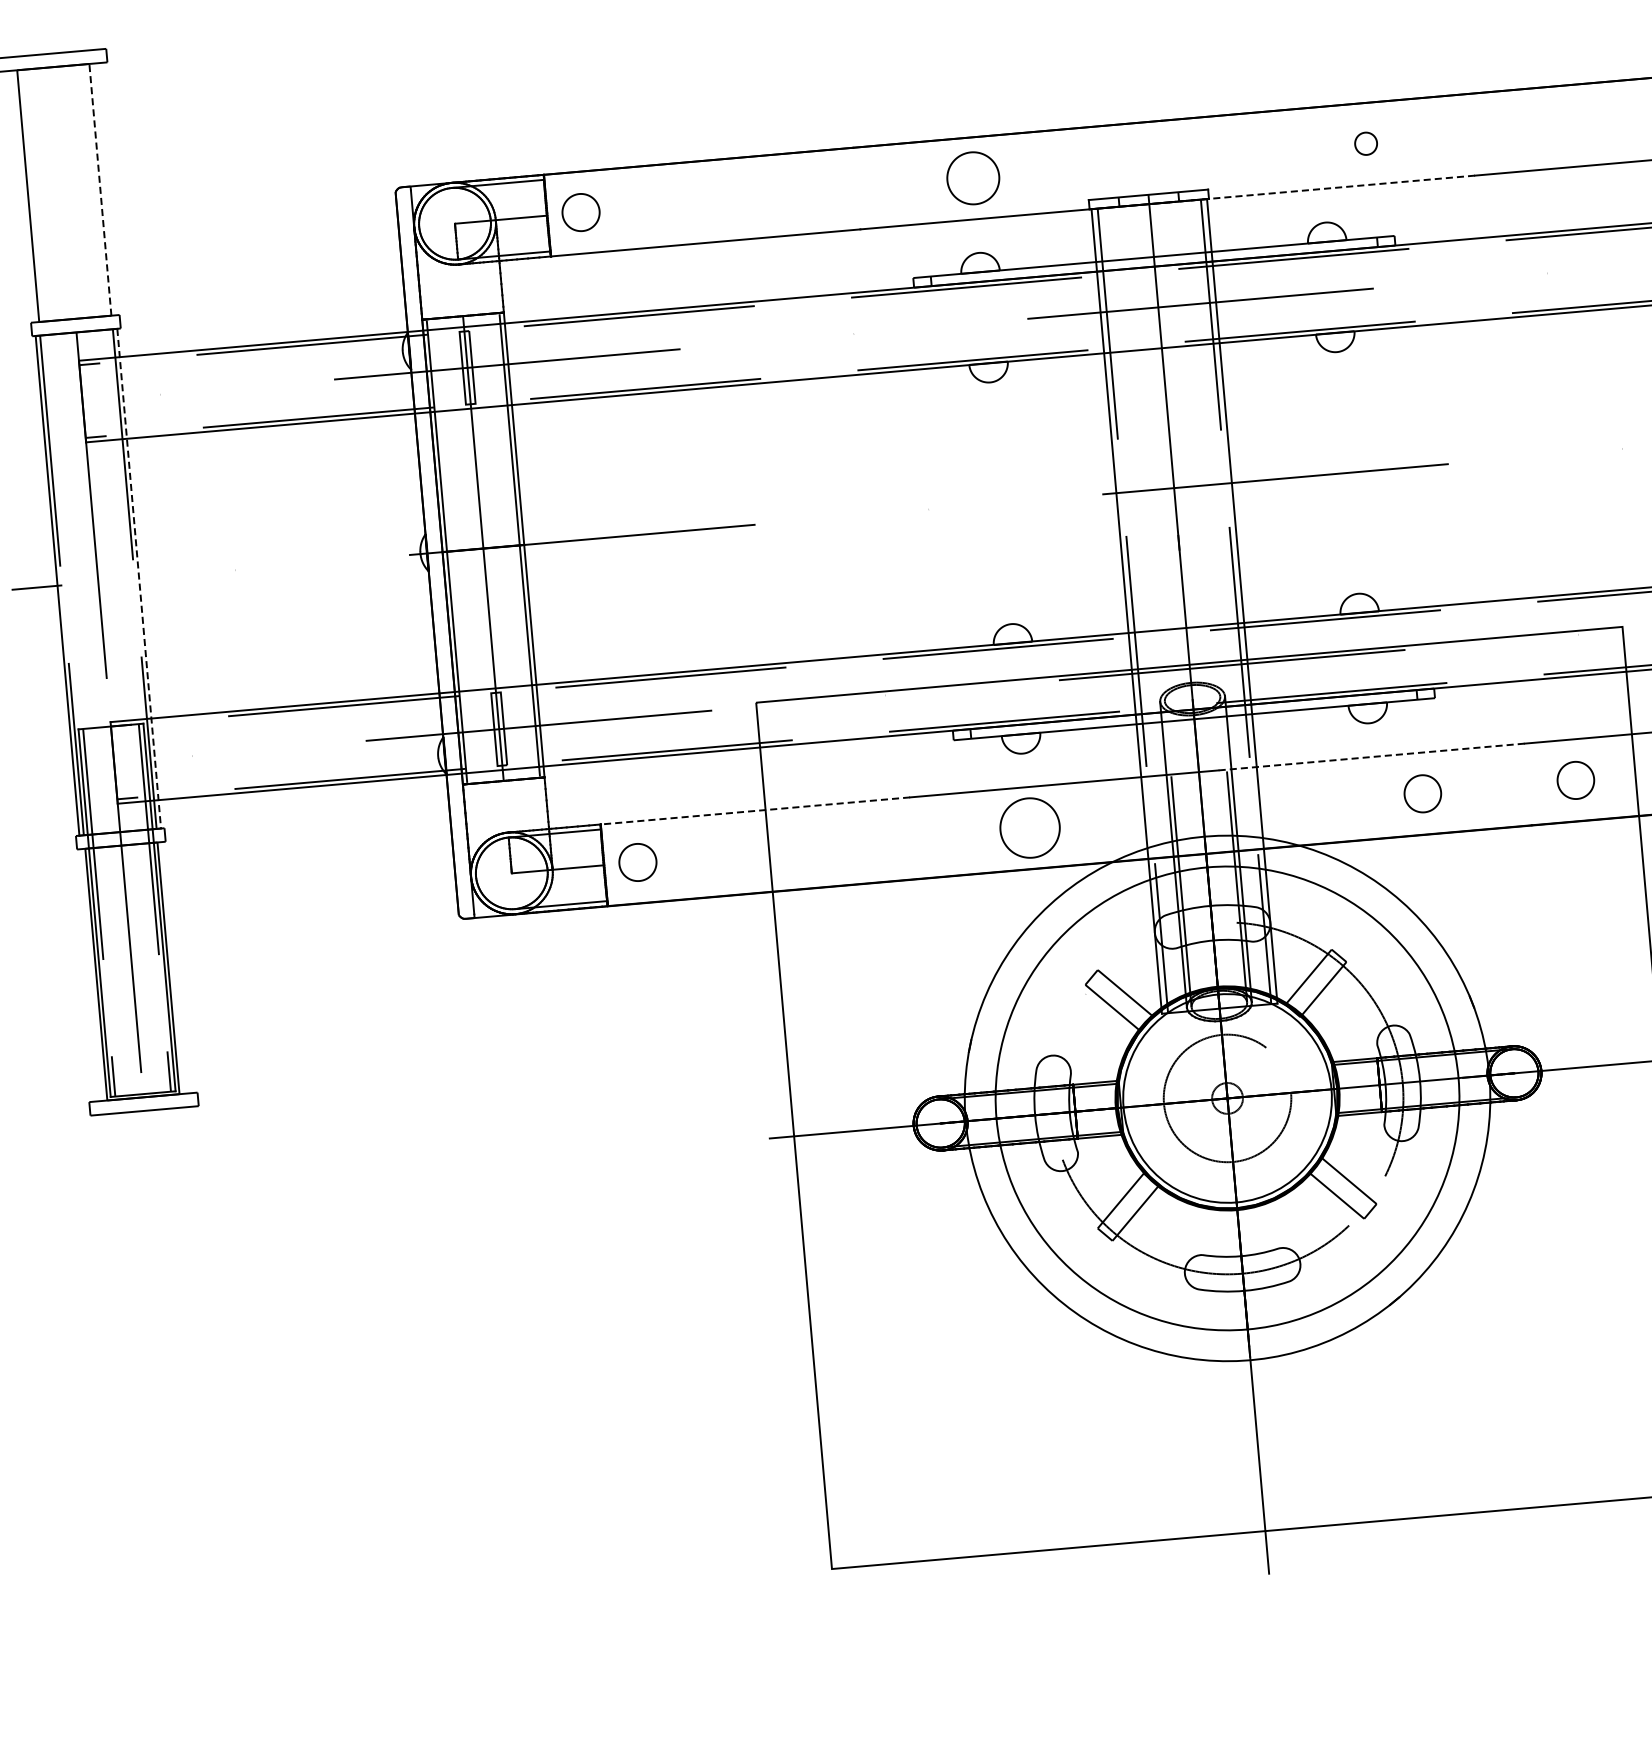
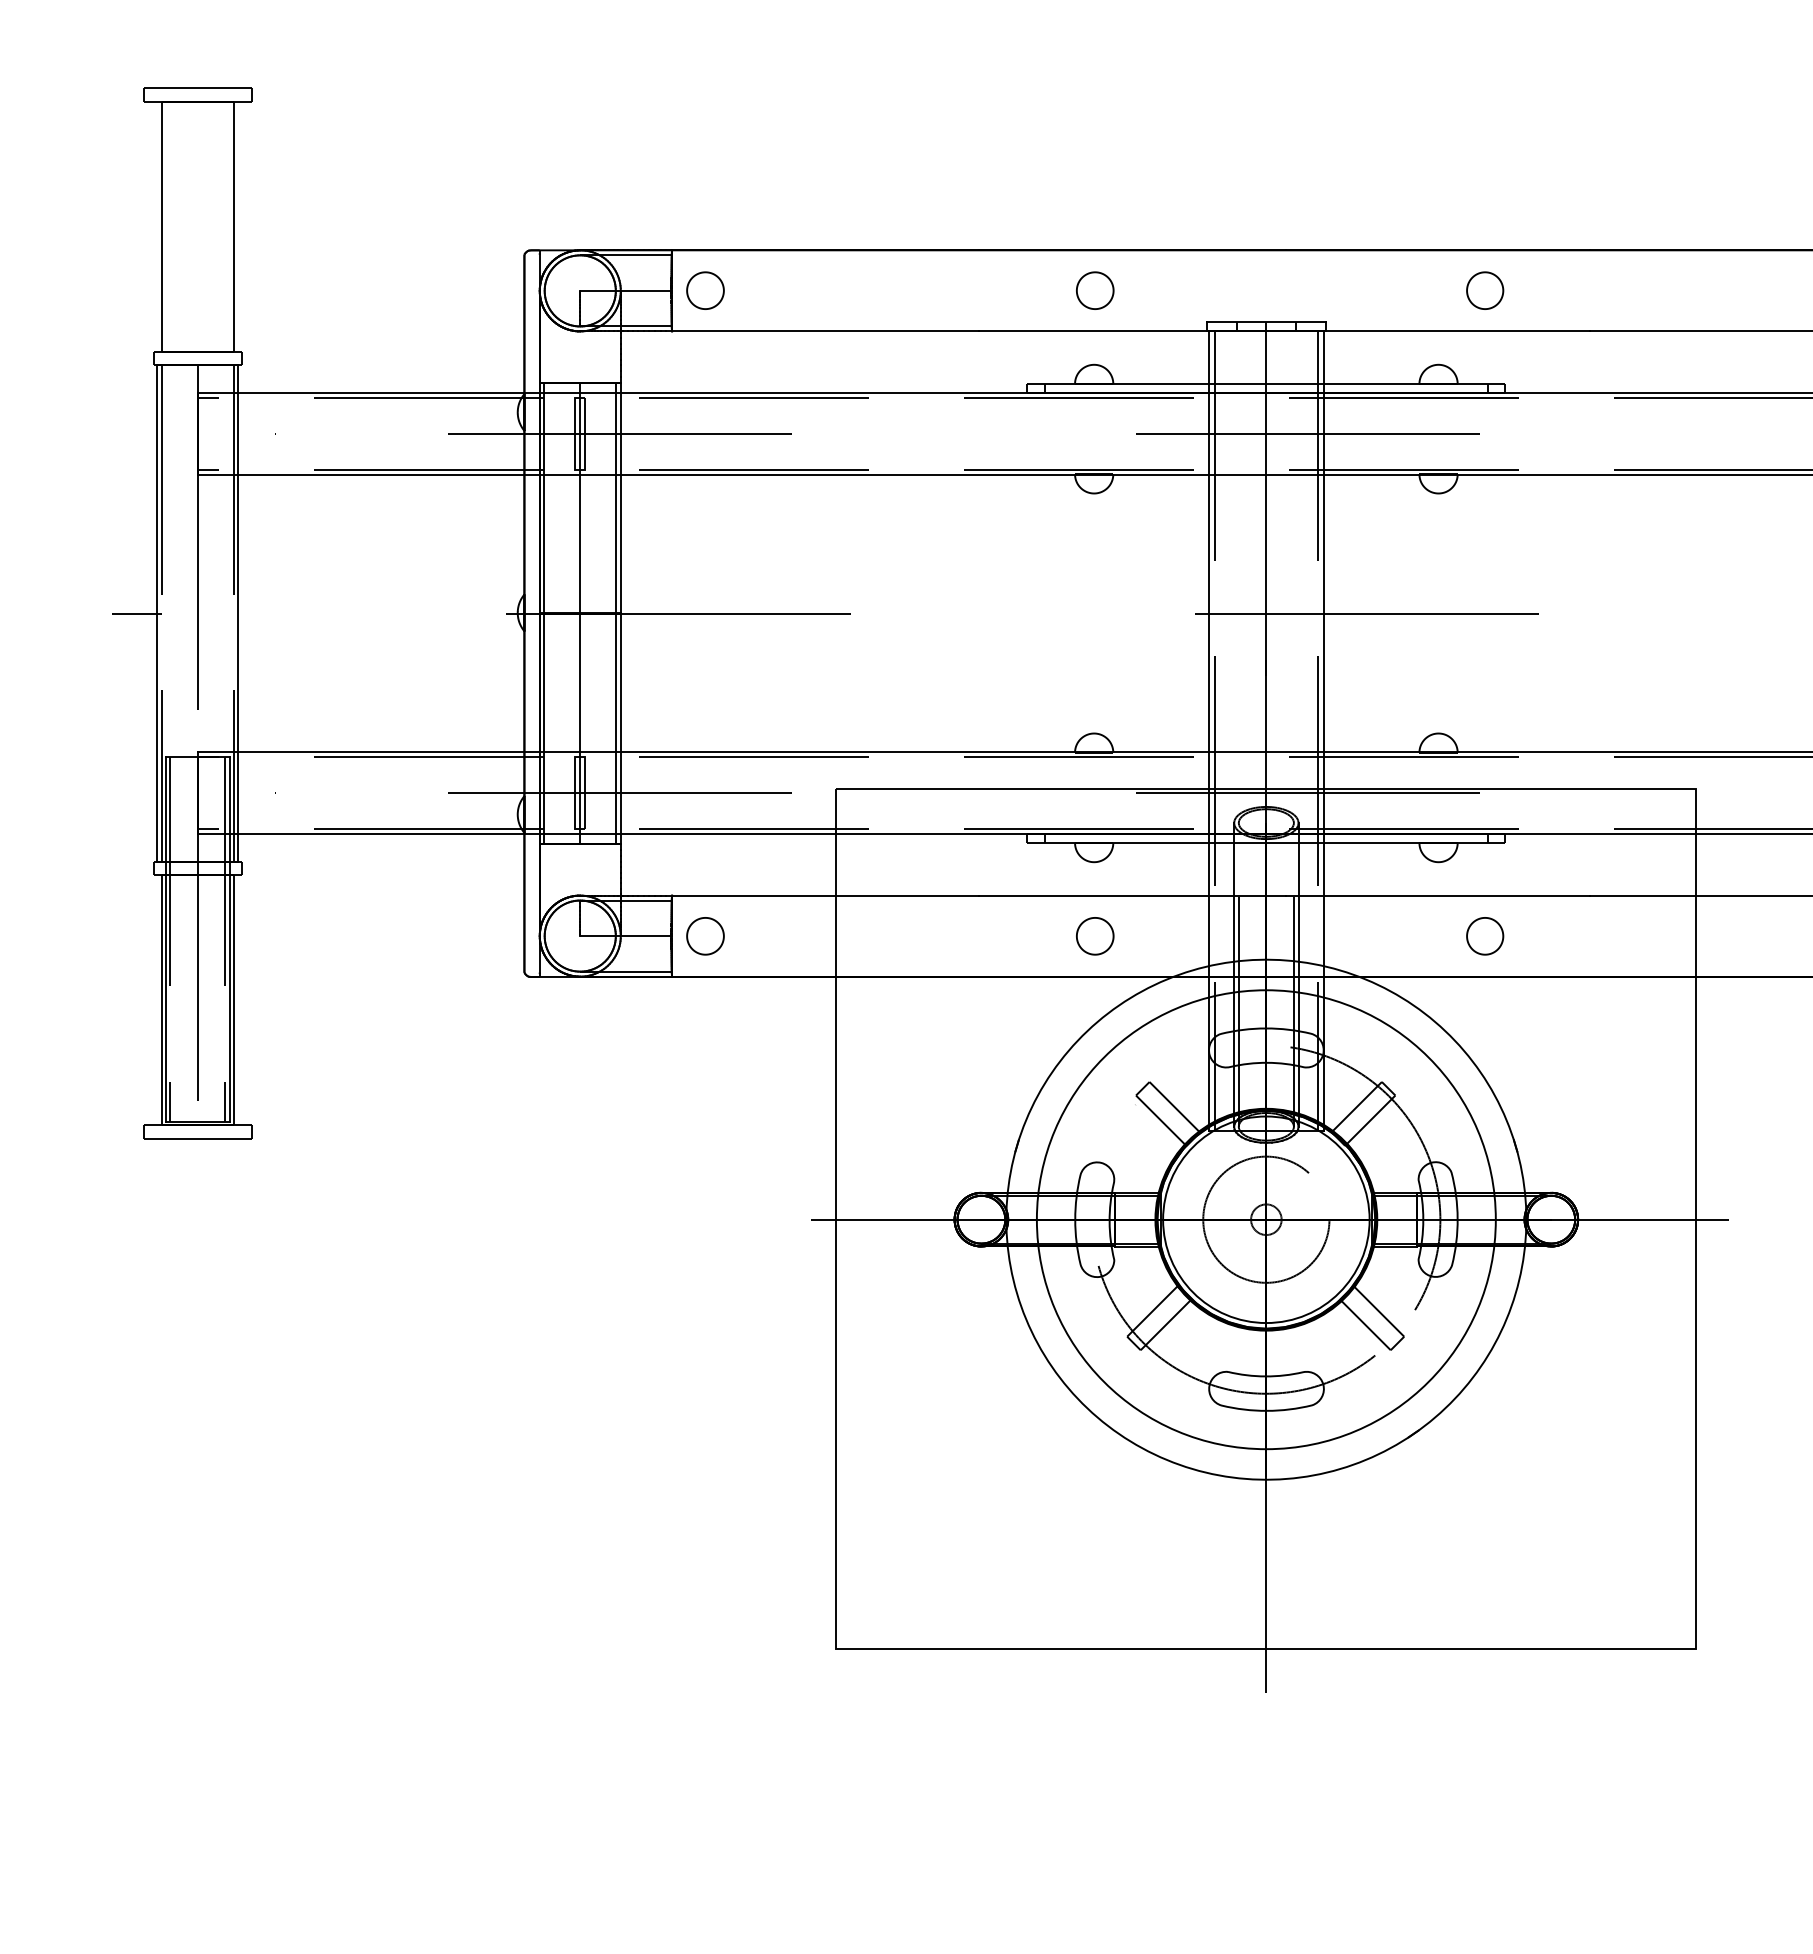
part: (1366, 143) -> (1485, 290), size x1.67
part: (973, 177) -> (1095, 290), size x0.71
line: (100, 189) -> (233, 226), dashed -> solid
line: (1321, 189) -> (1437, 331), dashed -> solid
line: (139, 579) -> (238, 614), dashed -> solid
line: (1371, 756) -> (1437, 895), dashed -> solid
part: (1576, 780) -> (1637, 936), removed
line: (755, 810) -> (825, 895), dashed -> solid
part: (1030, 828) -> (1095, 936), size x0.62

